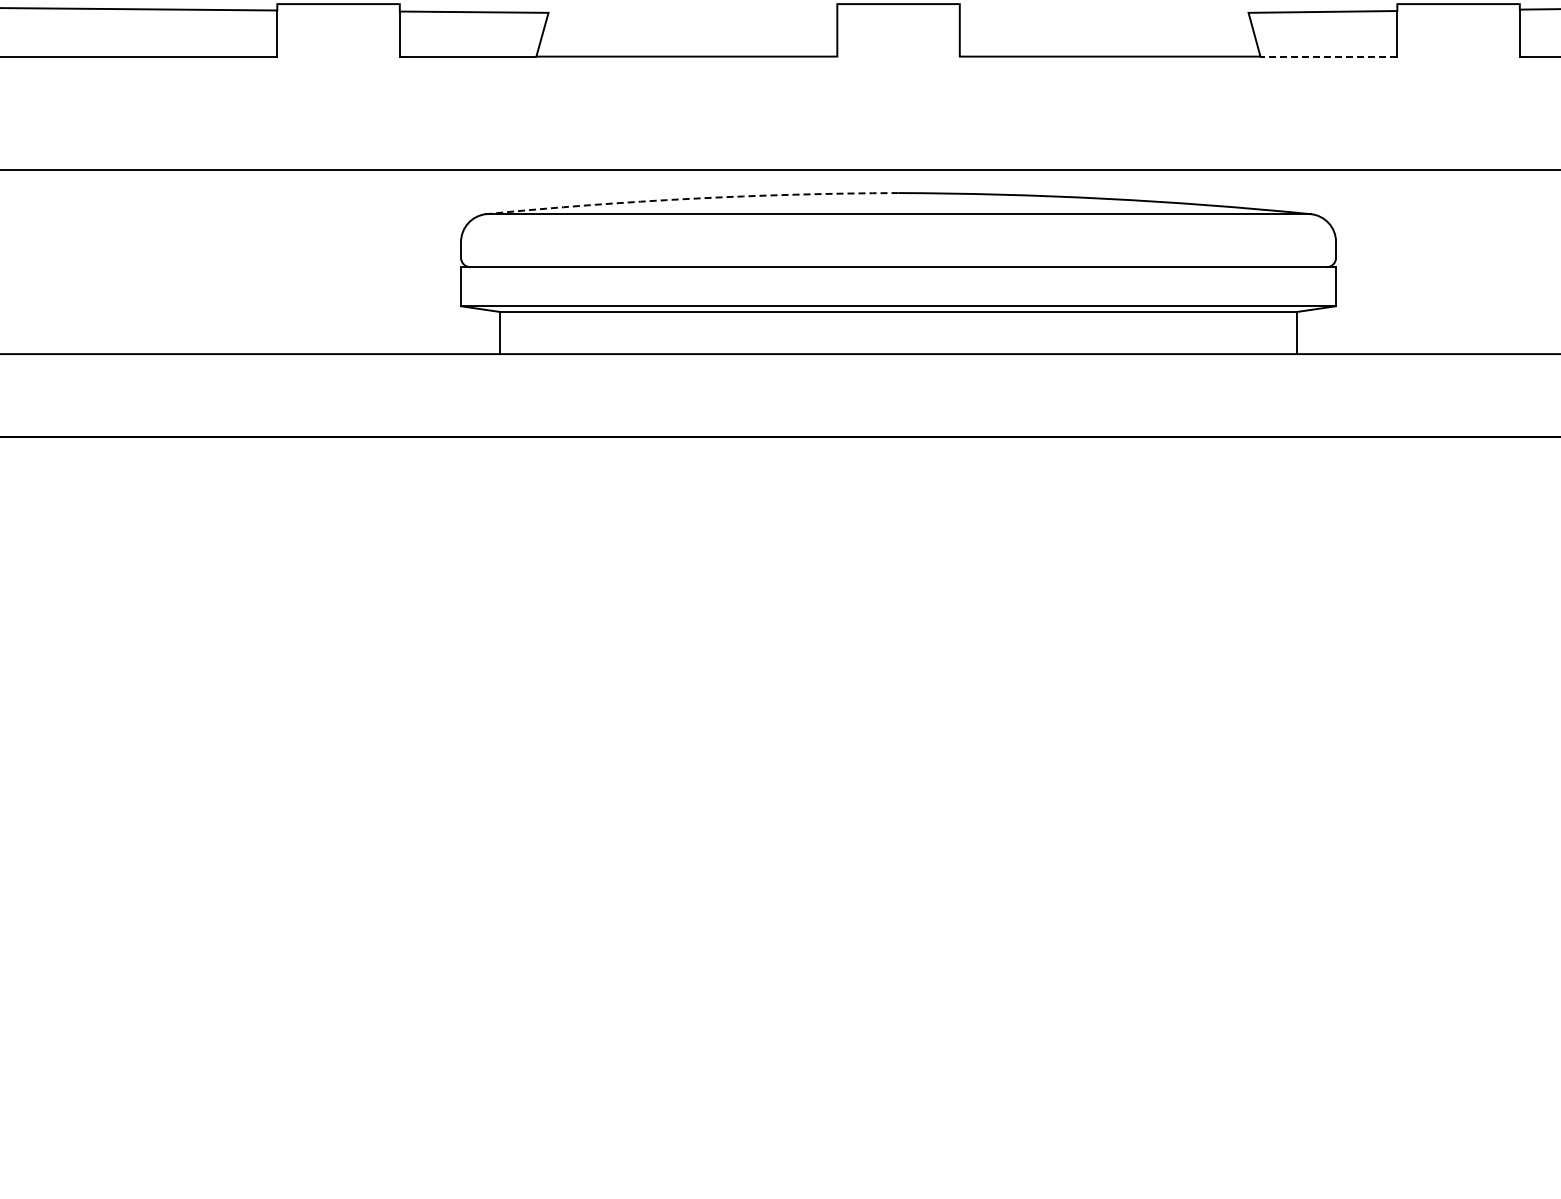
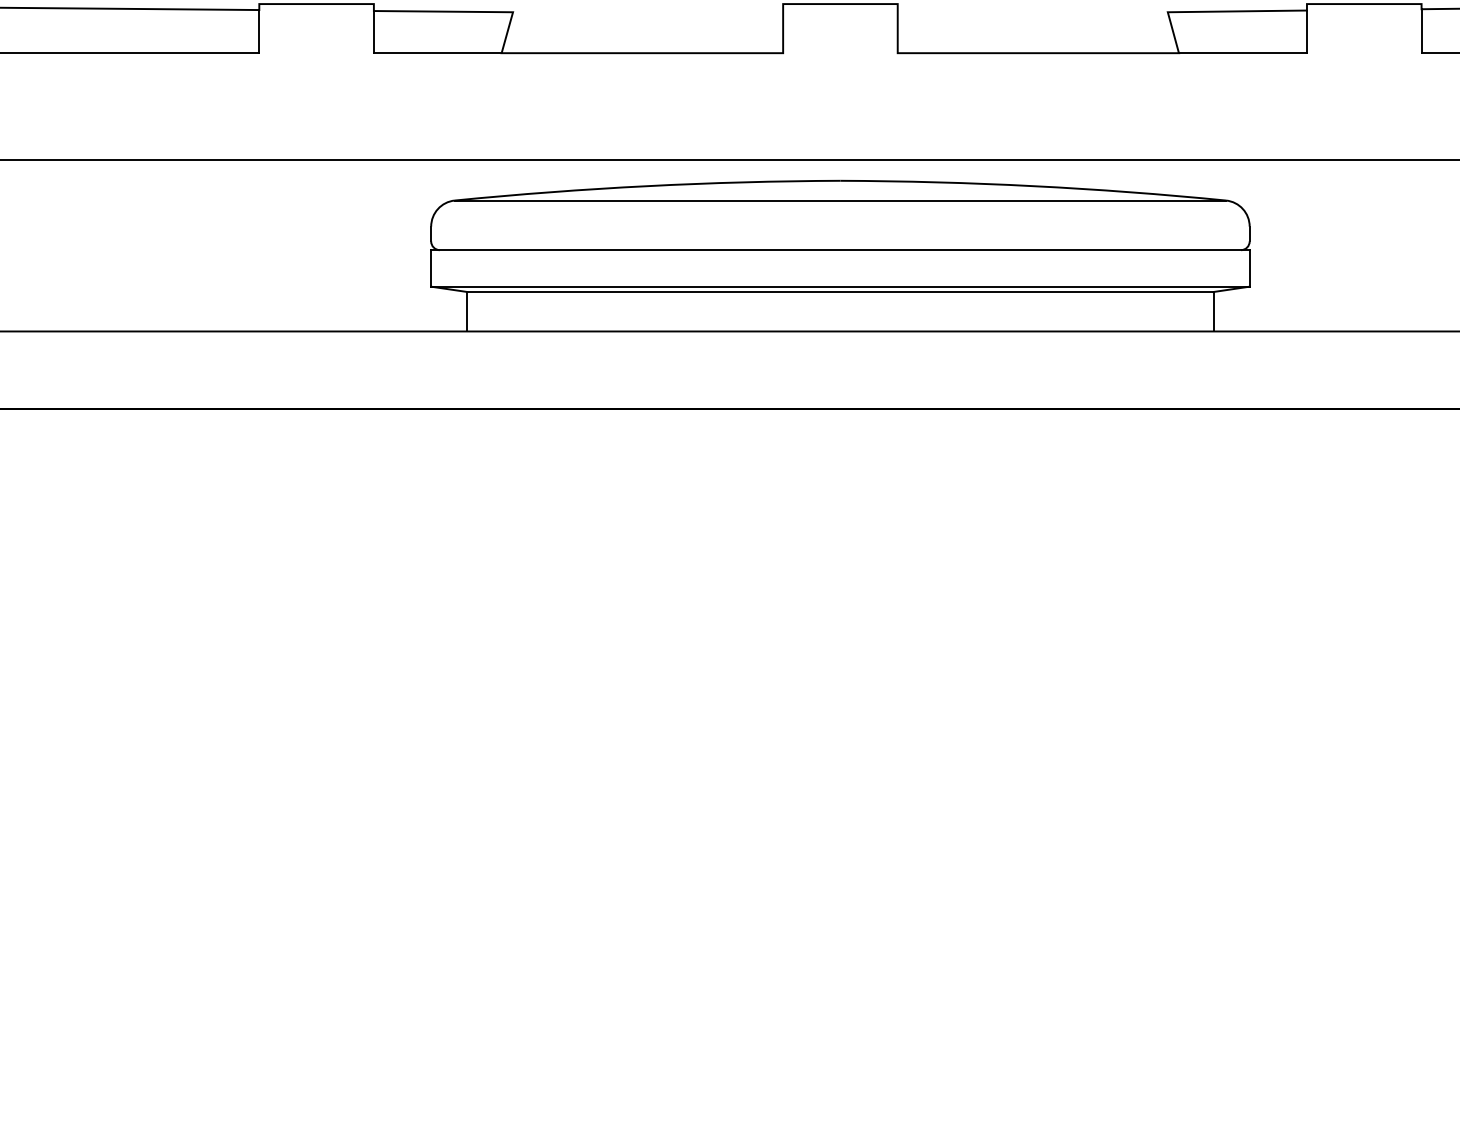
line: (1328, 56) -> (1242, 53), dashed -> solid
arc: (692, 198) -> (647, 185), dashed -> solid

